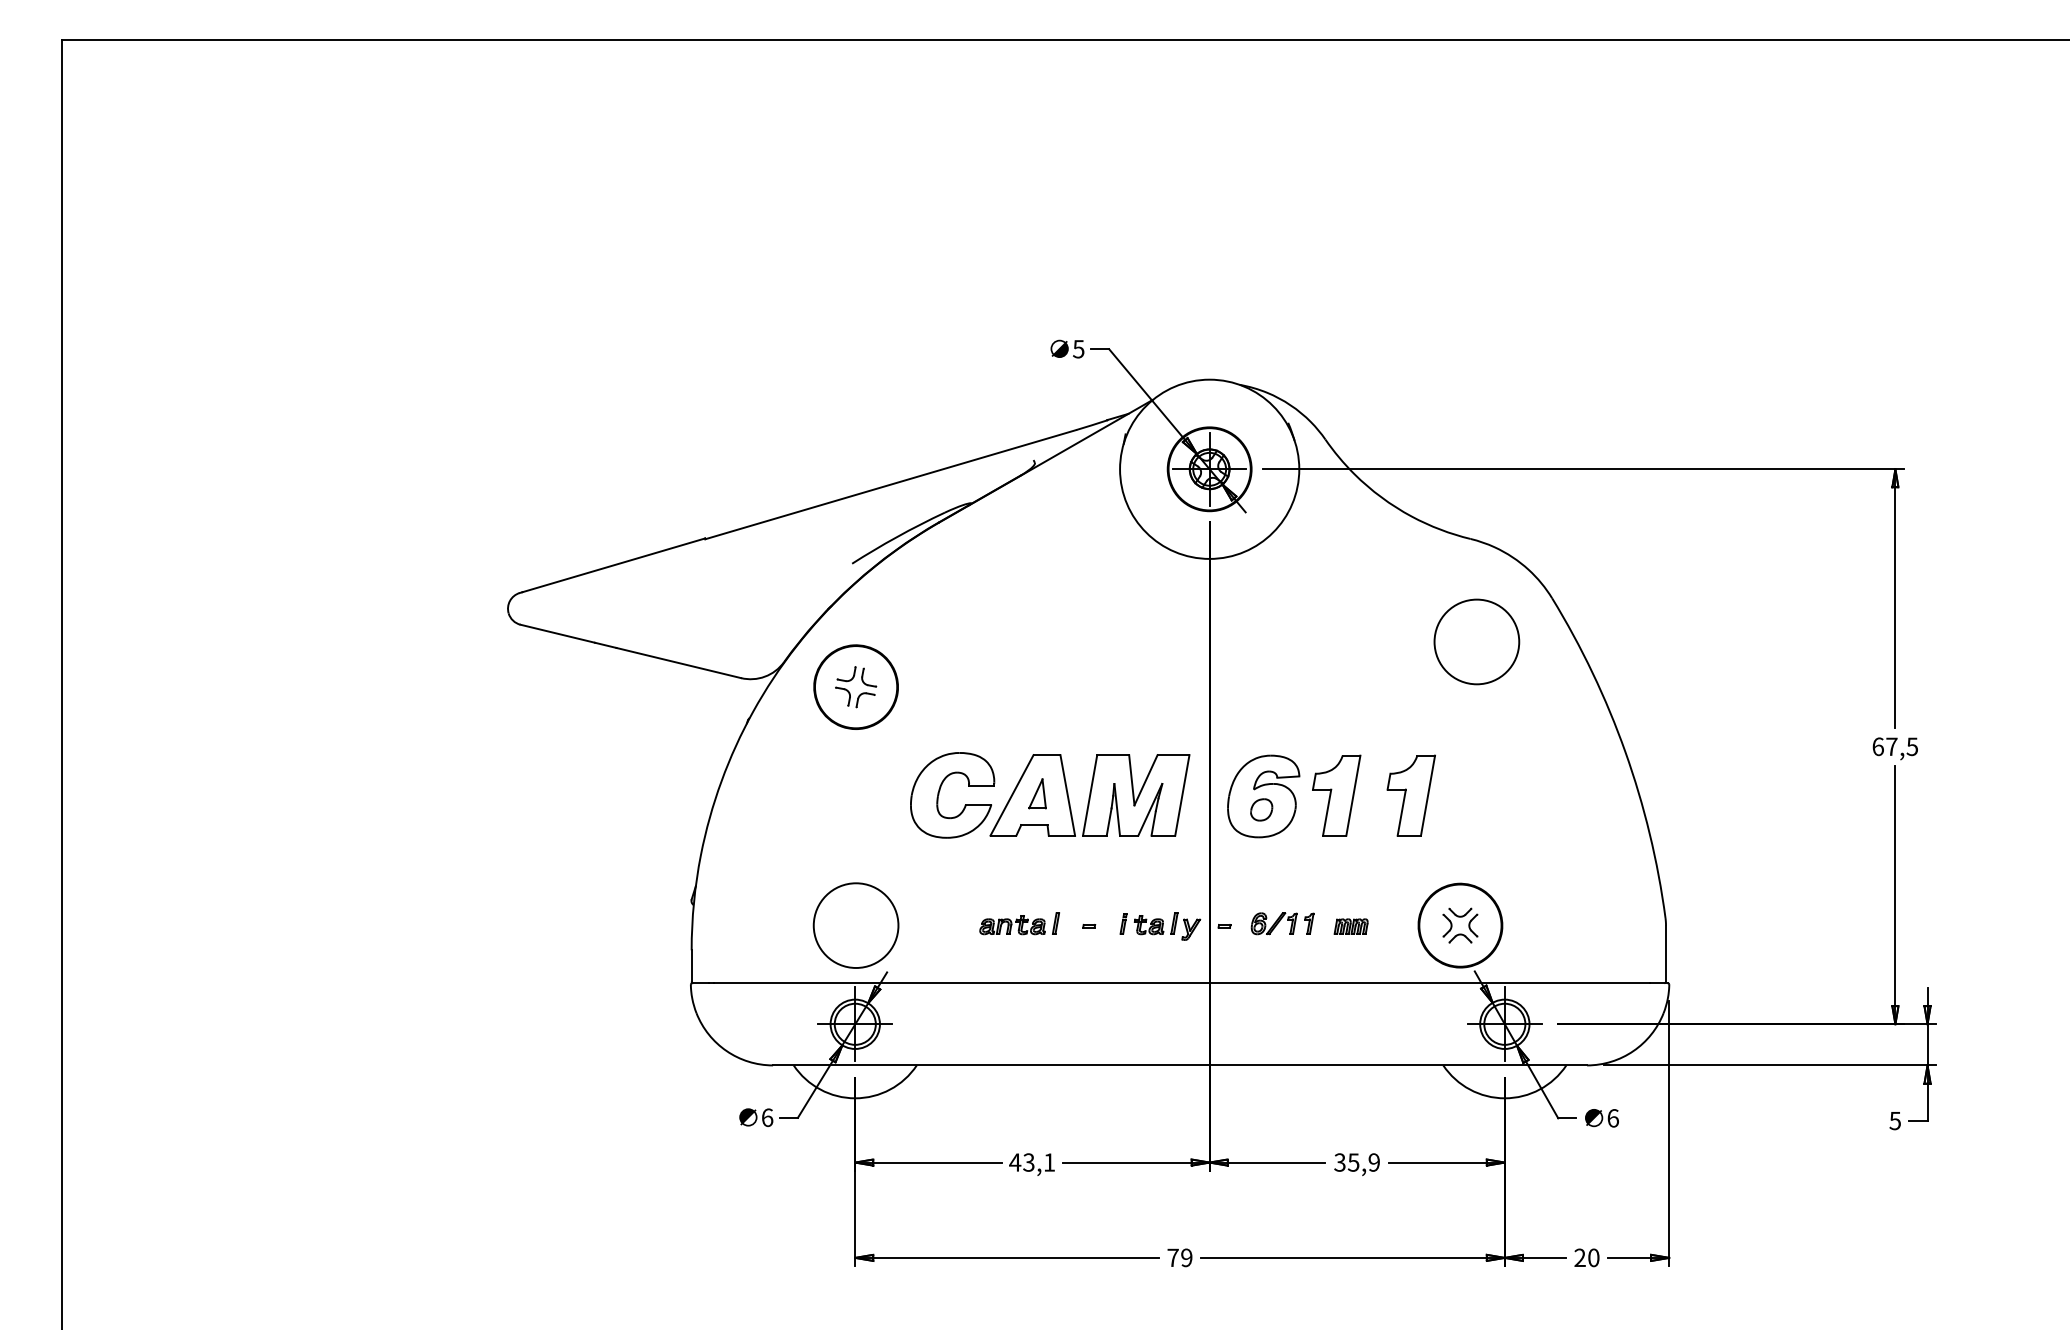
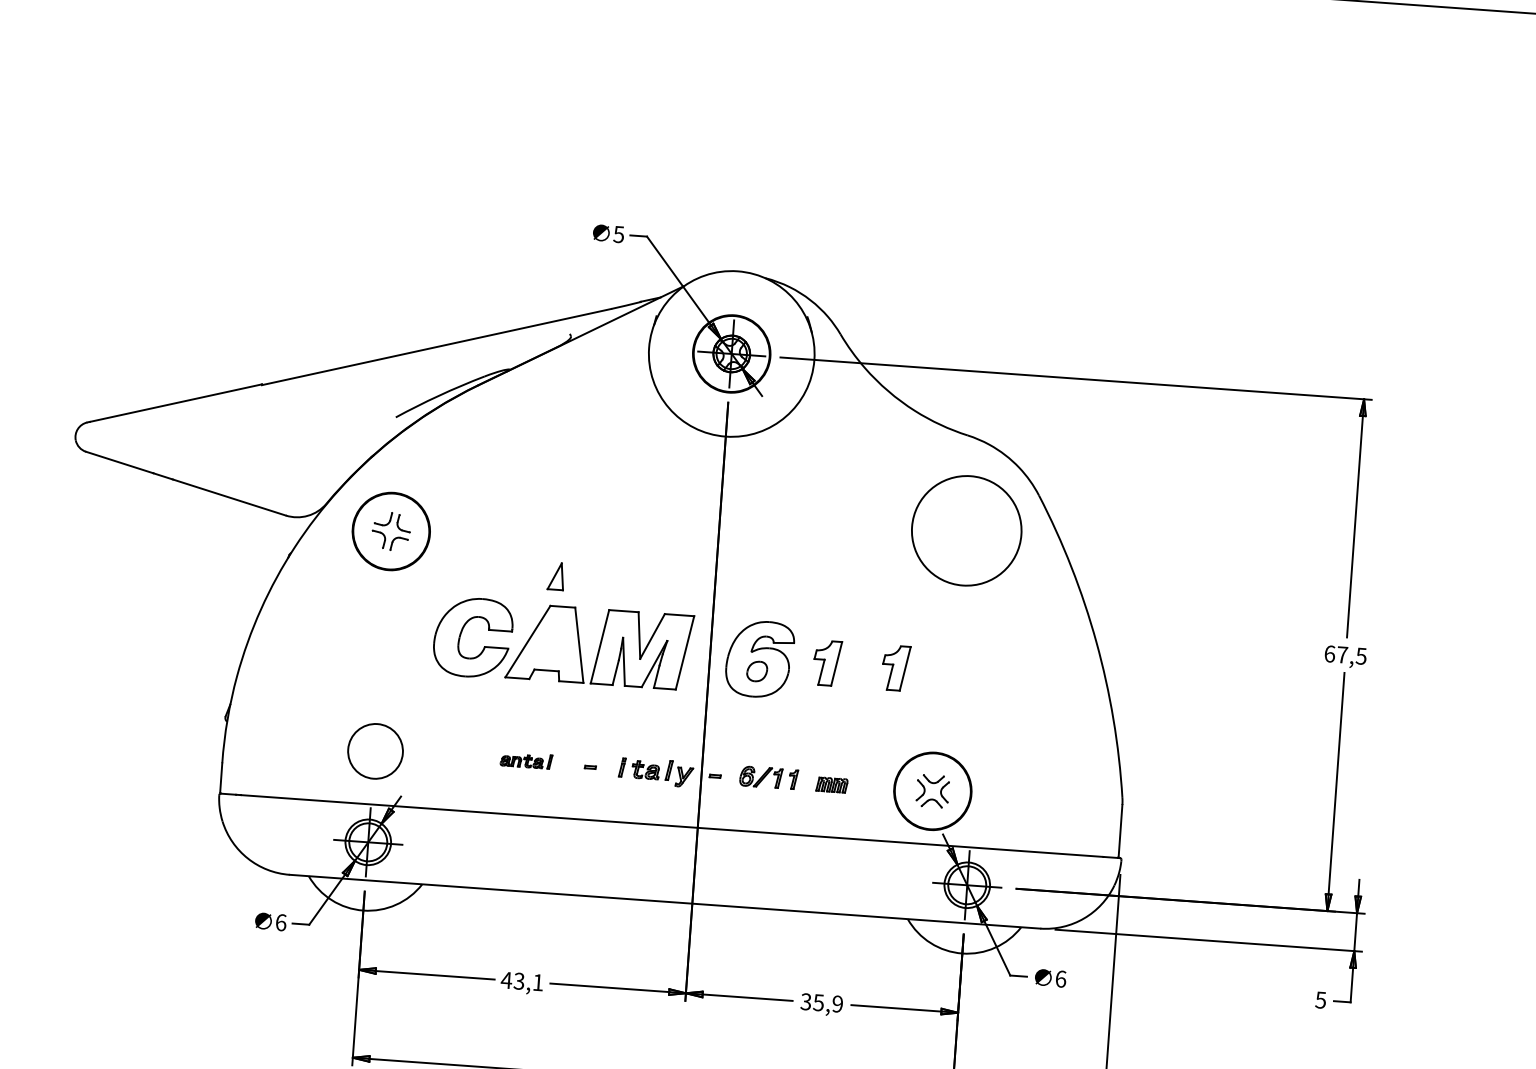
circle: (1476, 641) -> (966, 530), size x1.4
part: (1037, 793) -> (556, 576), moved
part: (1336, 795) -> (827, 663), size x0.6
part: (1410, 795) -> (895, 668), size x0.6
part: (1019, 923) -> (526, 760), size x0.7
circle: (855, 925) -> (375, 751), size x0.7

